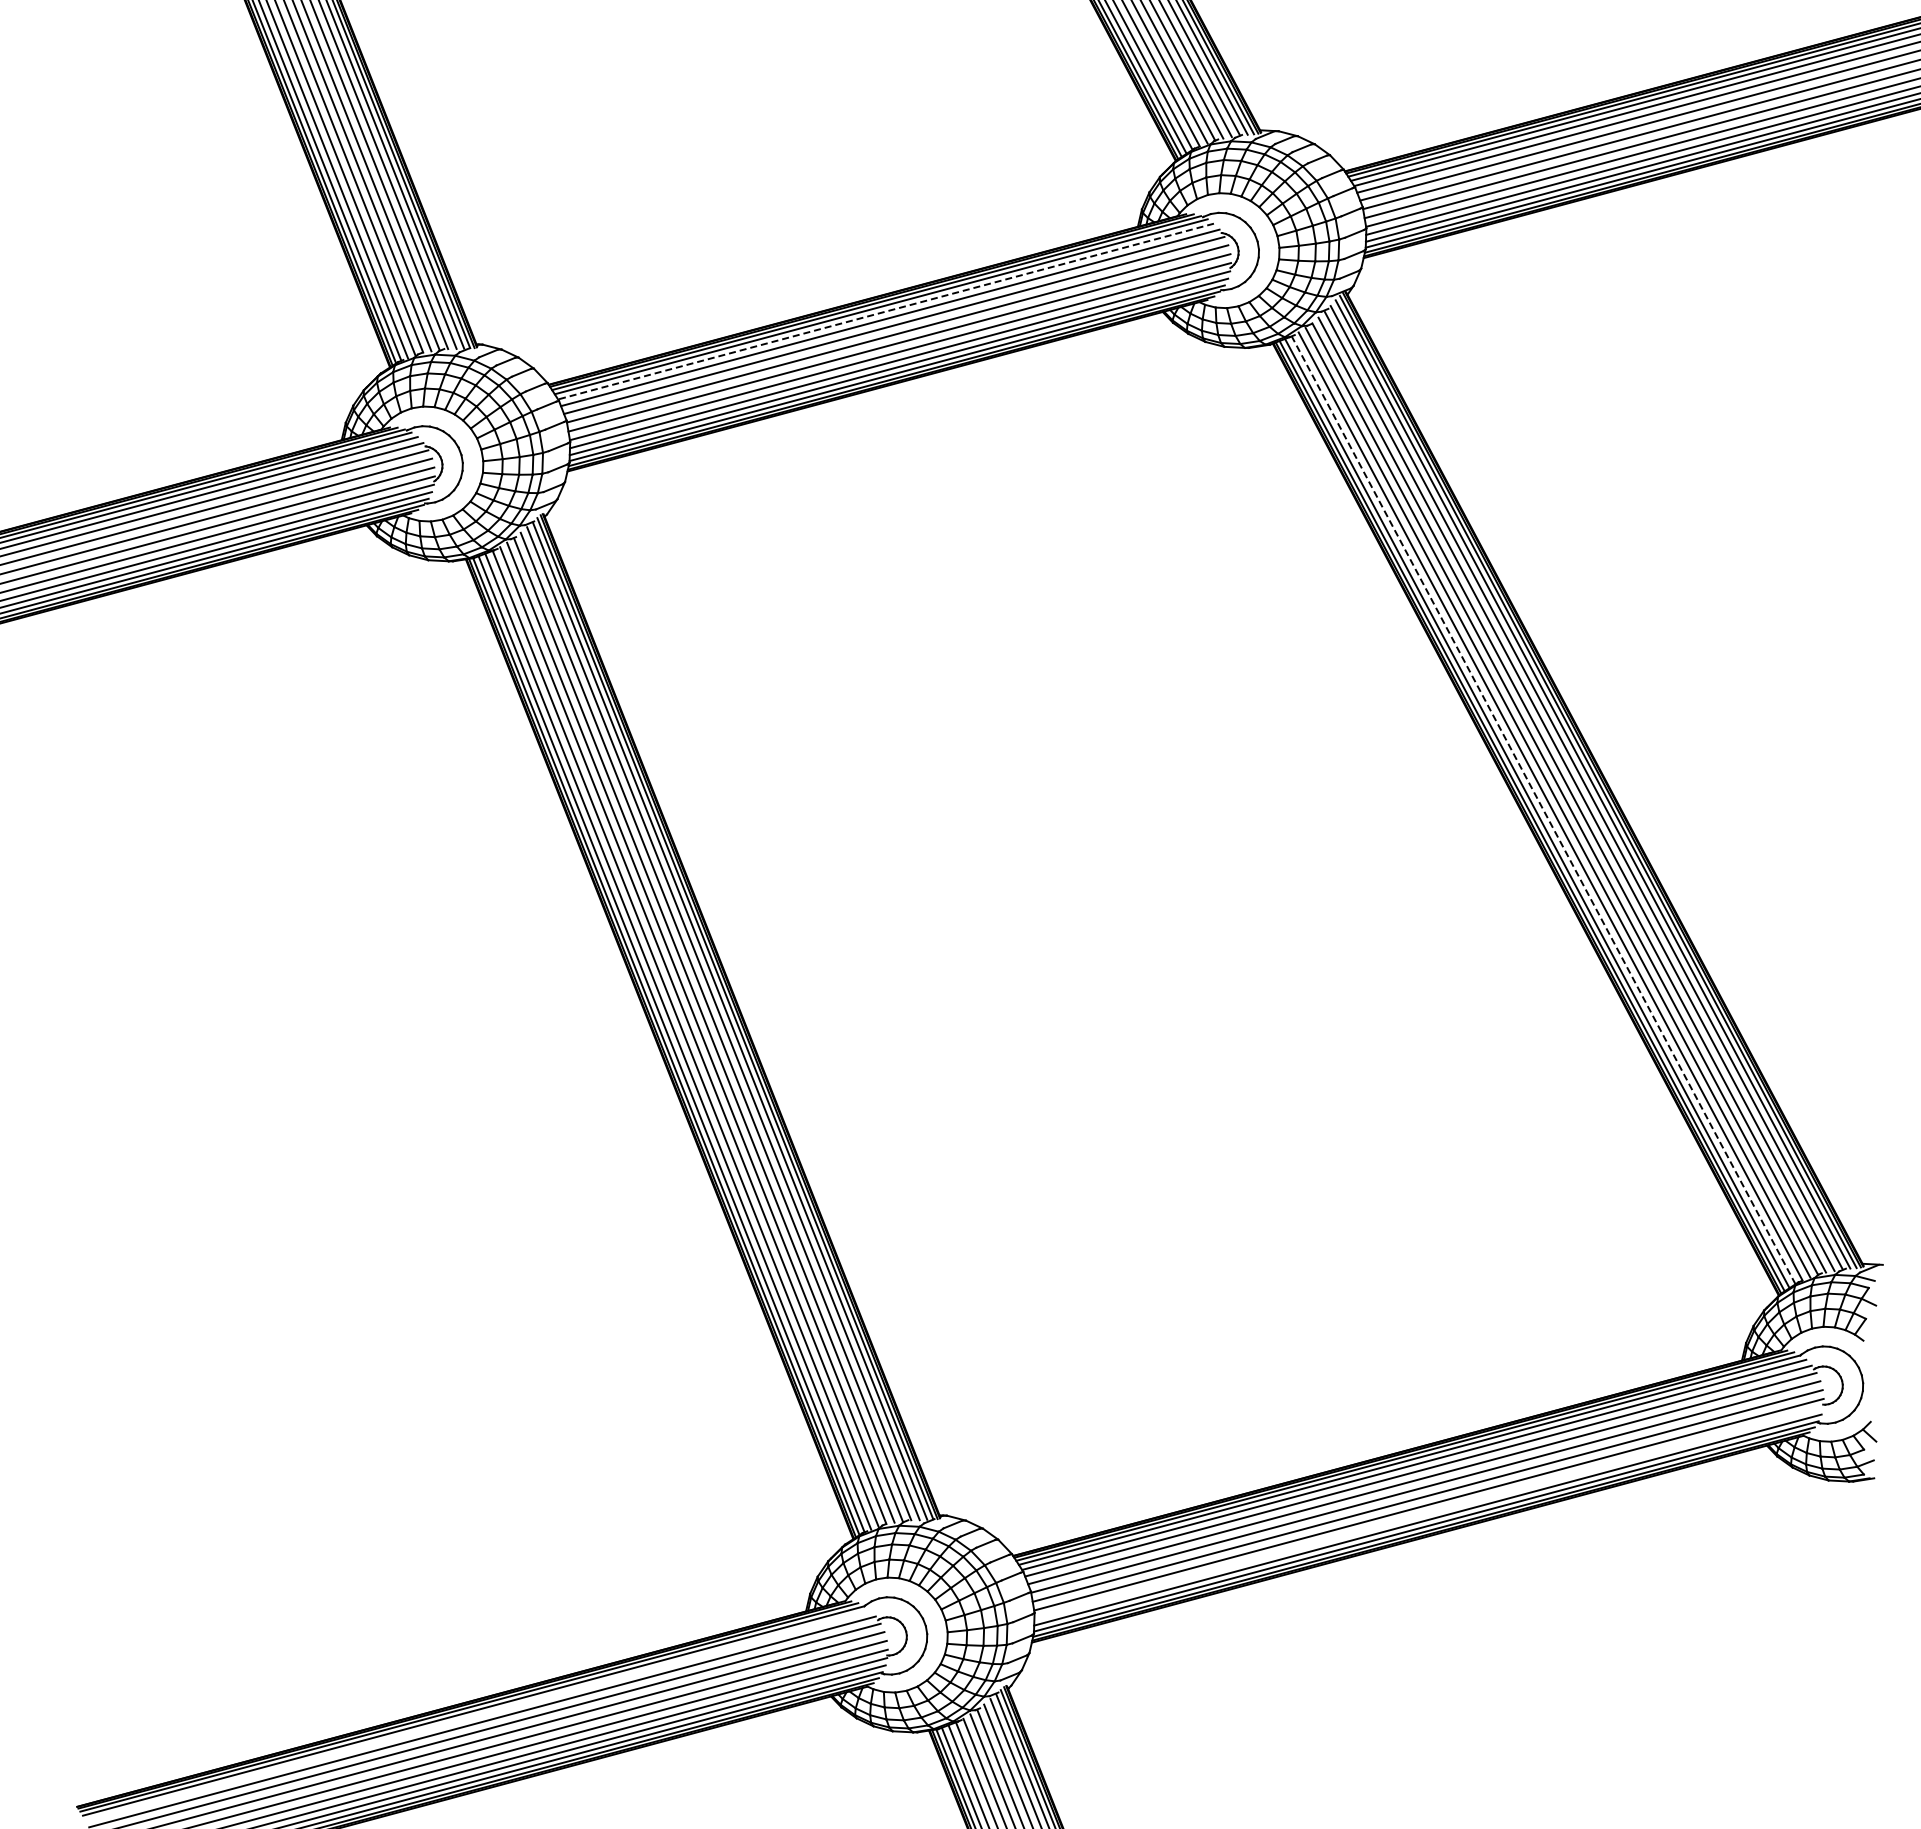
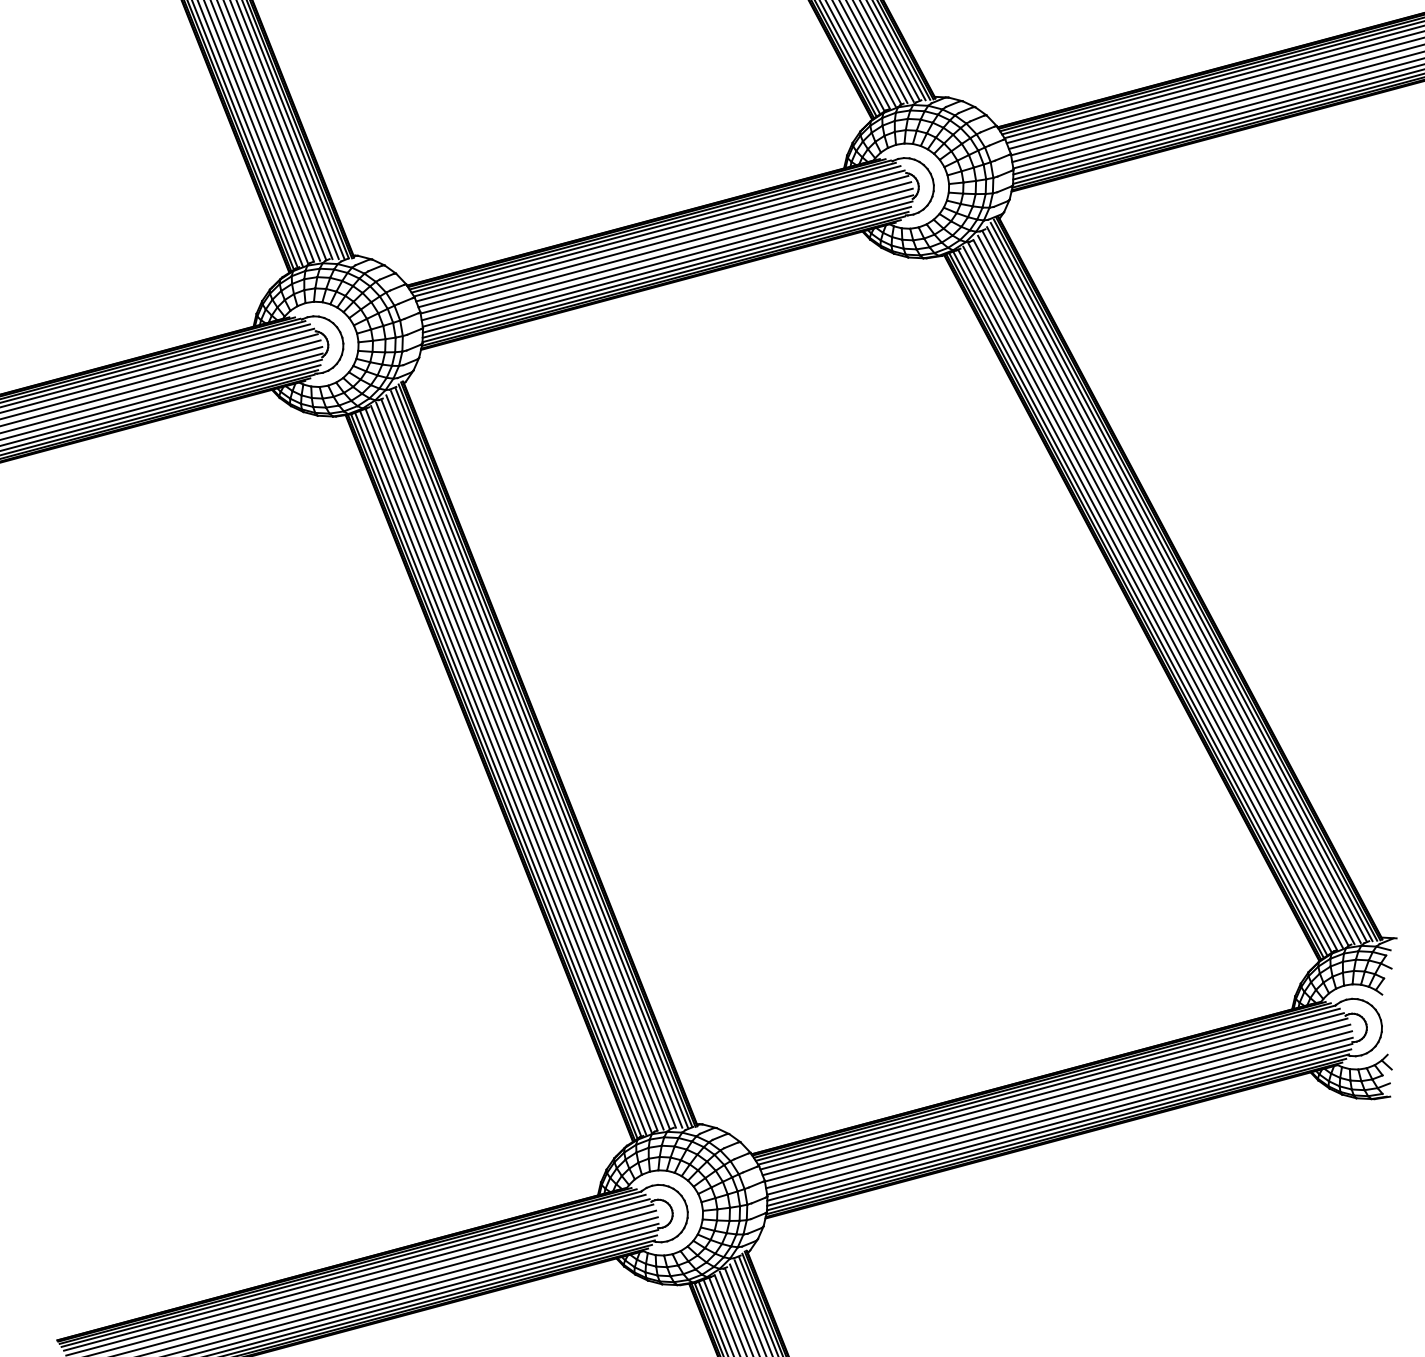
line: (885, 311) -> (656, 231), dashed -> solid
line: (1543, 810) -> (1144, 601), dashed -> solid
line: (1428, 1512) -> (1059, 1122), added
line: (478, 1715) -> (355, 1272), added

